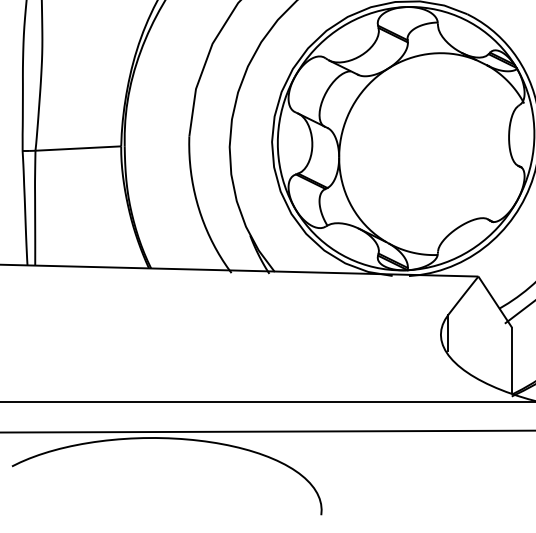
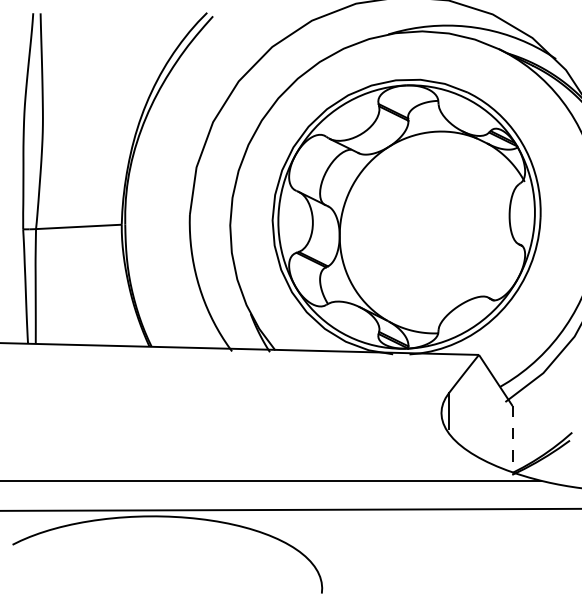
line: (511, 360) -> (512, 438), solid -> dashed

